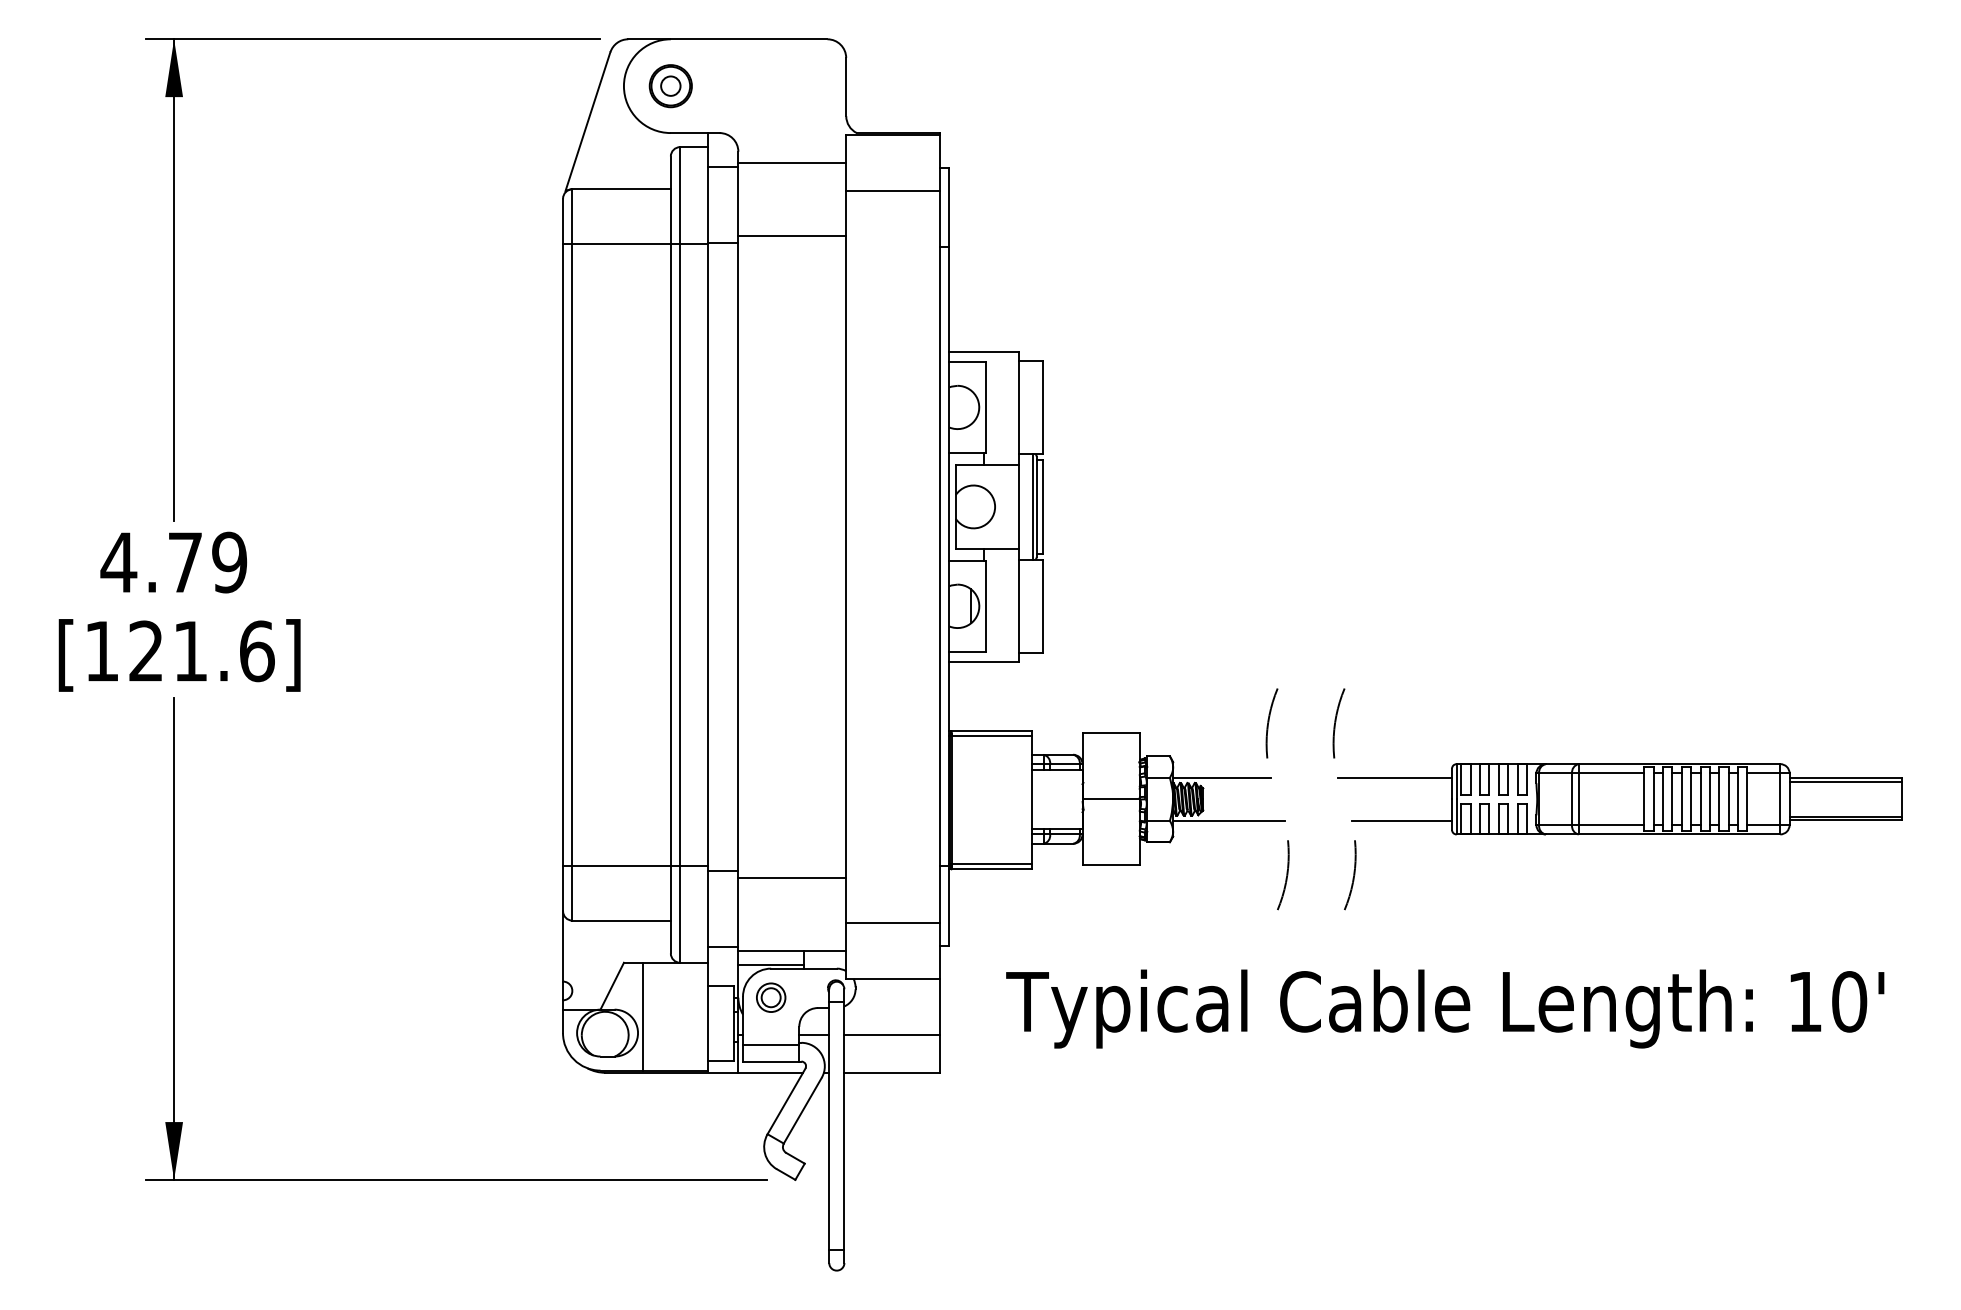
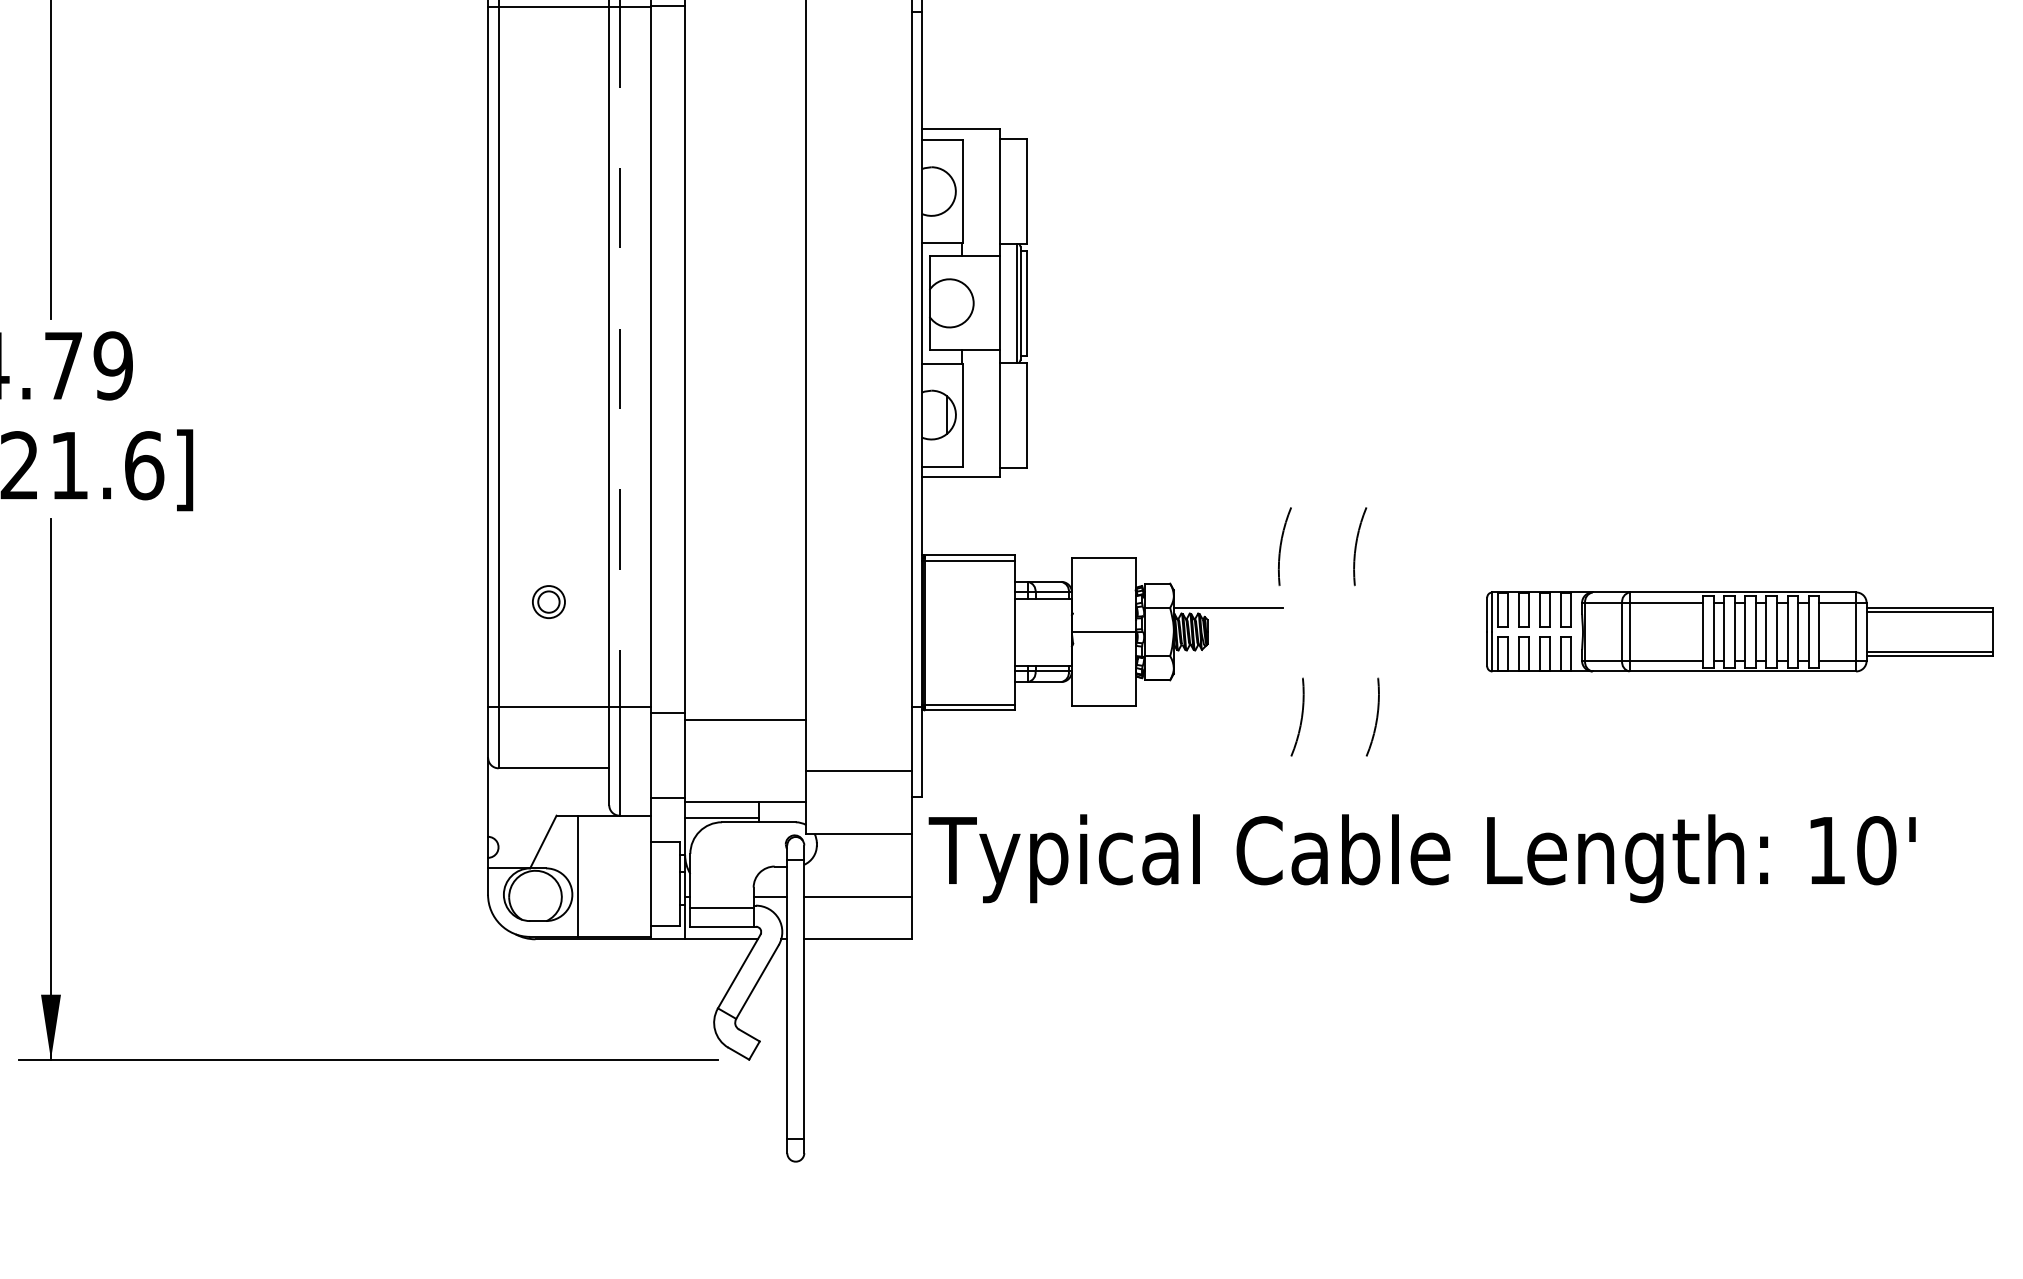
line: (680, 555) -> (620, 357), solid -> dashed
line: (1394, 777) -> (1422, 607), removed
line: (1228, 820) -> (1235, 655), removed
line: (1401, 820) -> (1430, 655), removed
part: (771, 997) -> (549, 601), moved
text: (1445, 1008) -> (1422, 858), moved

